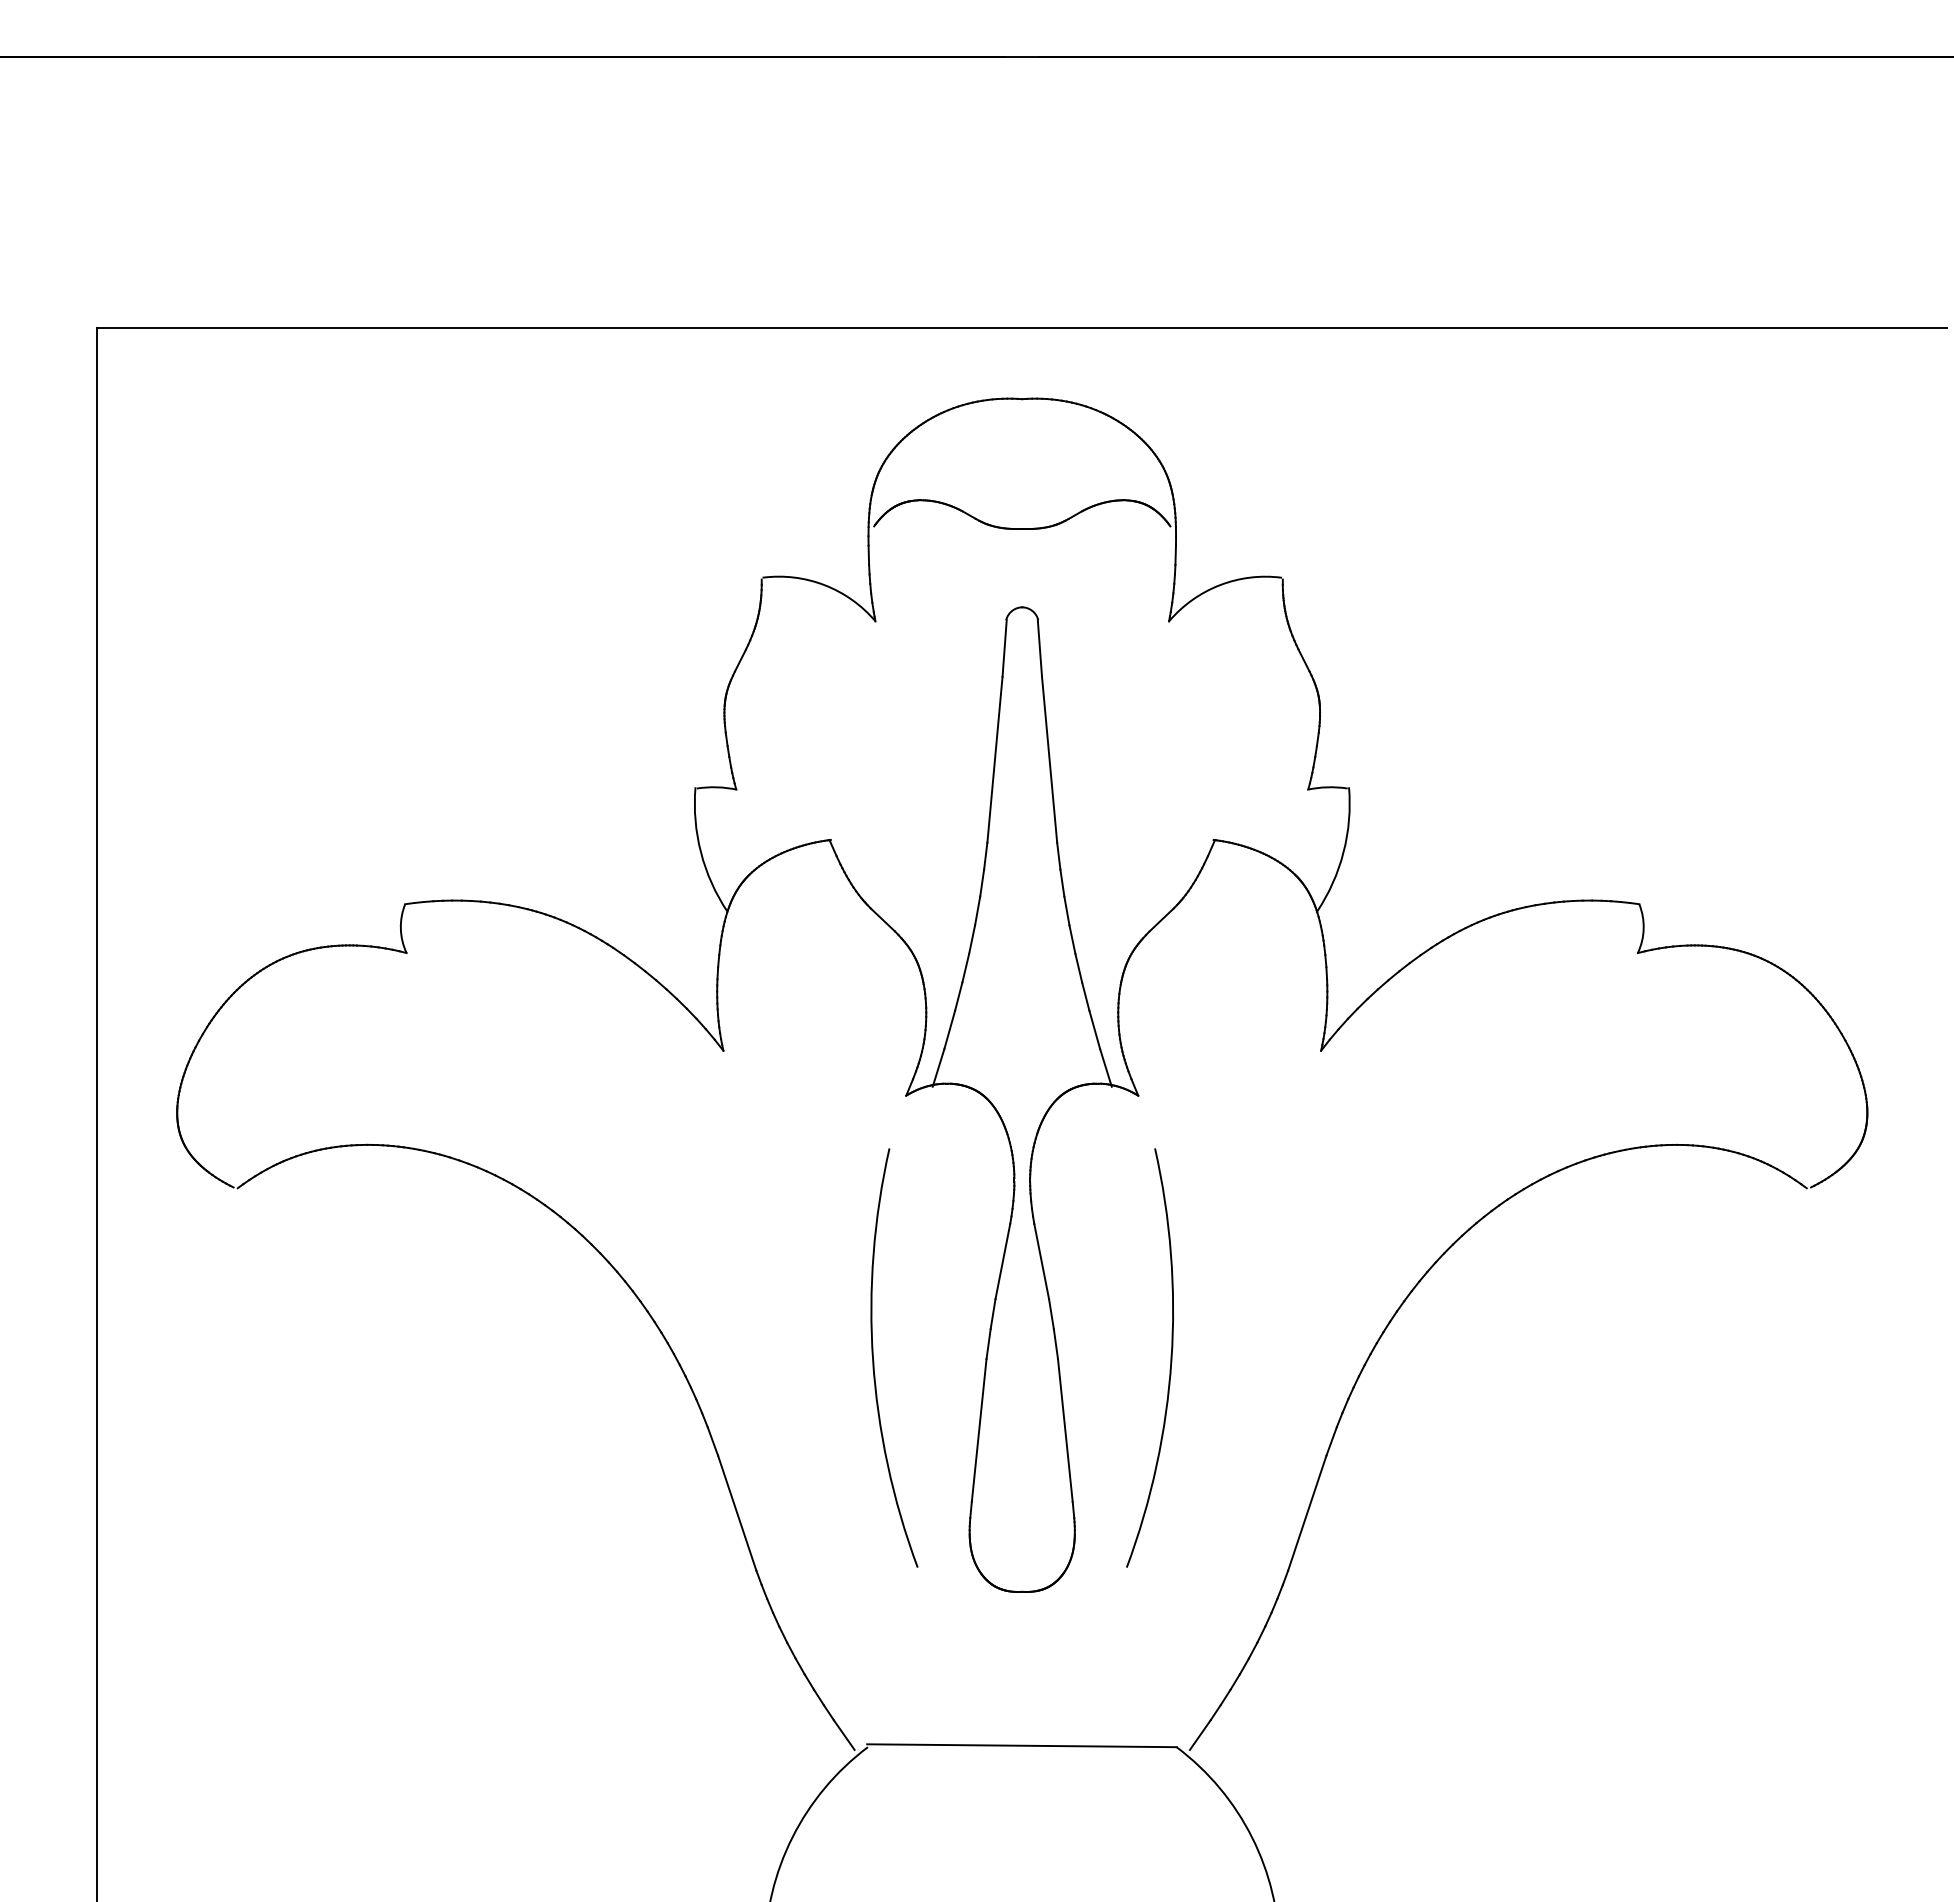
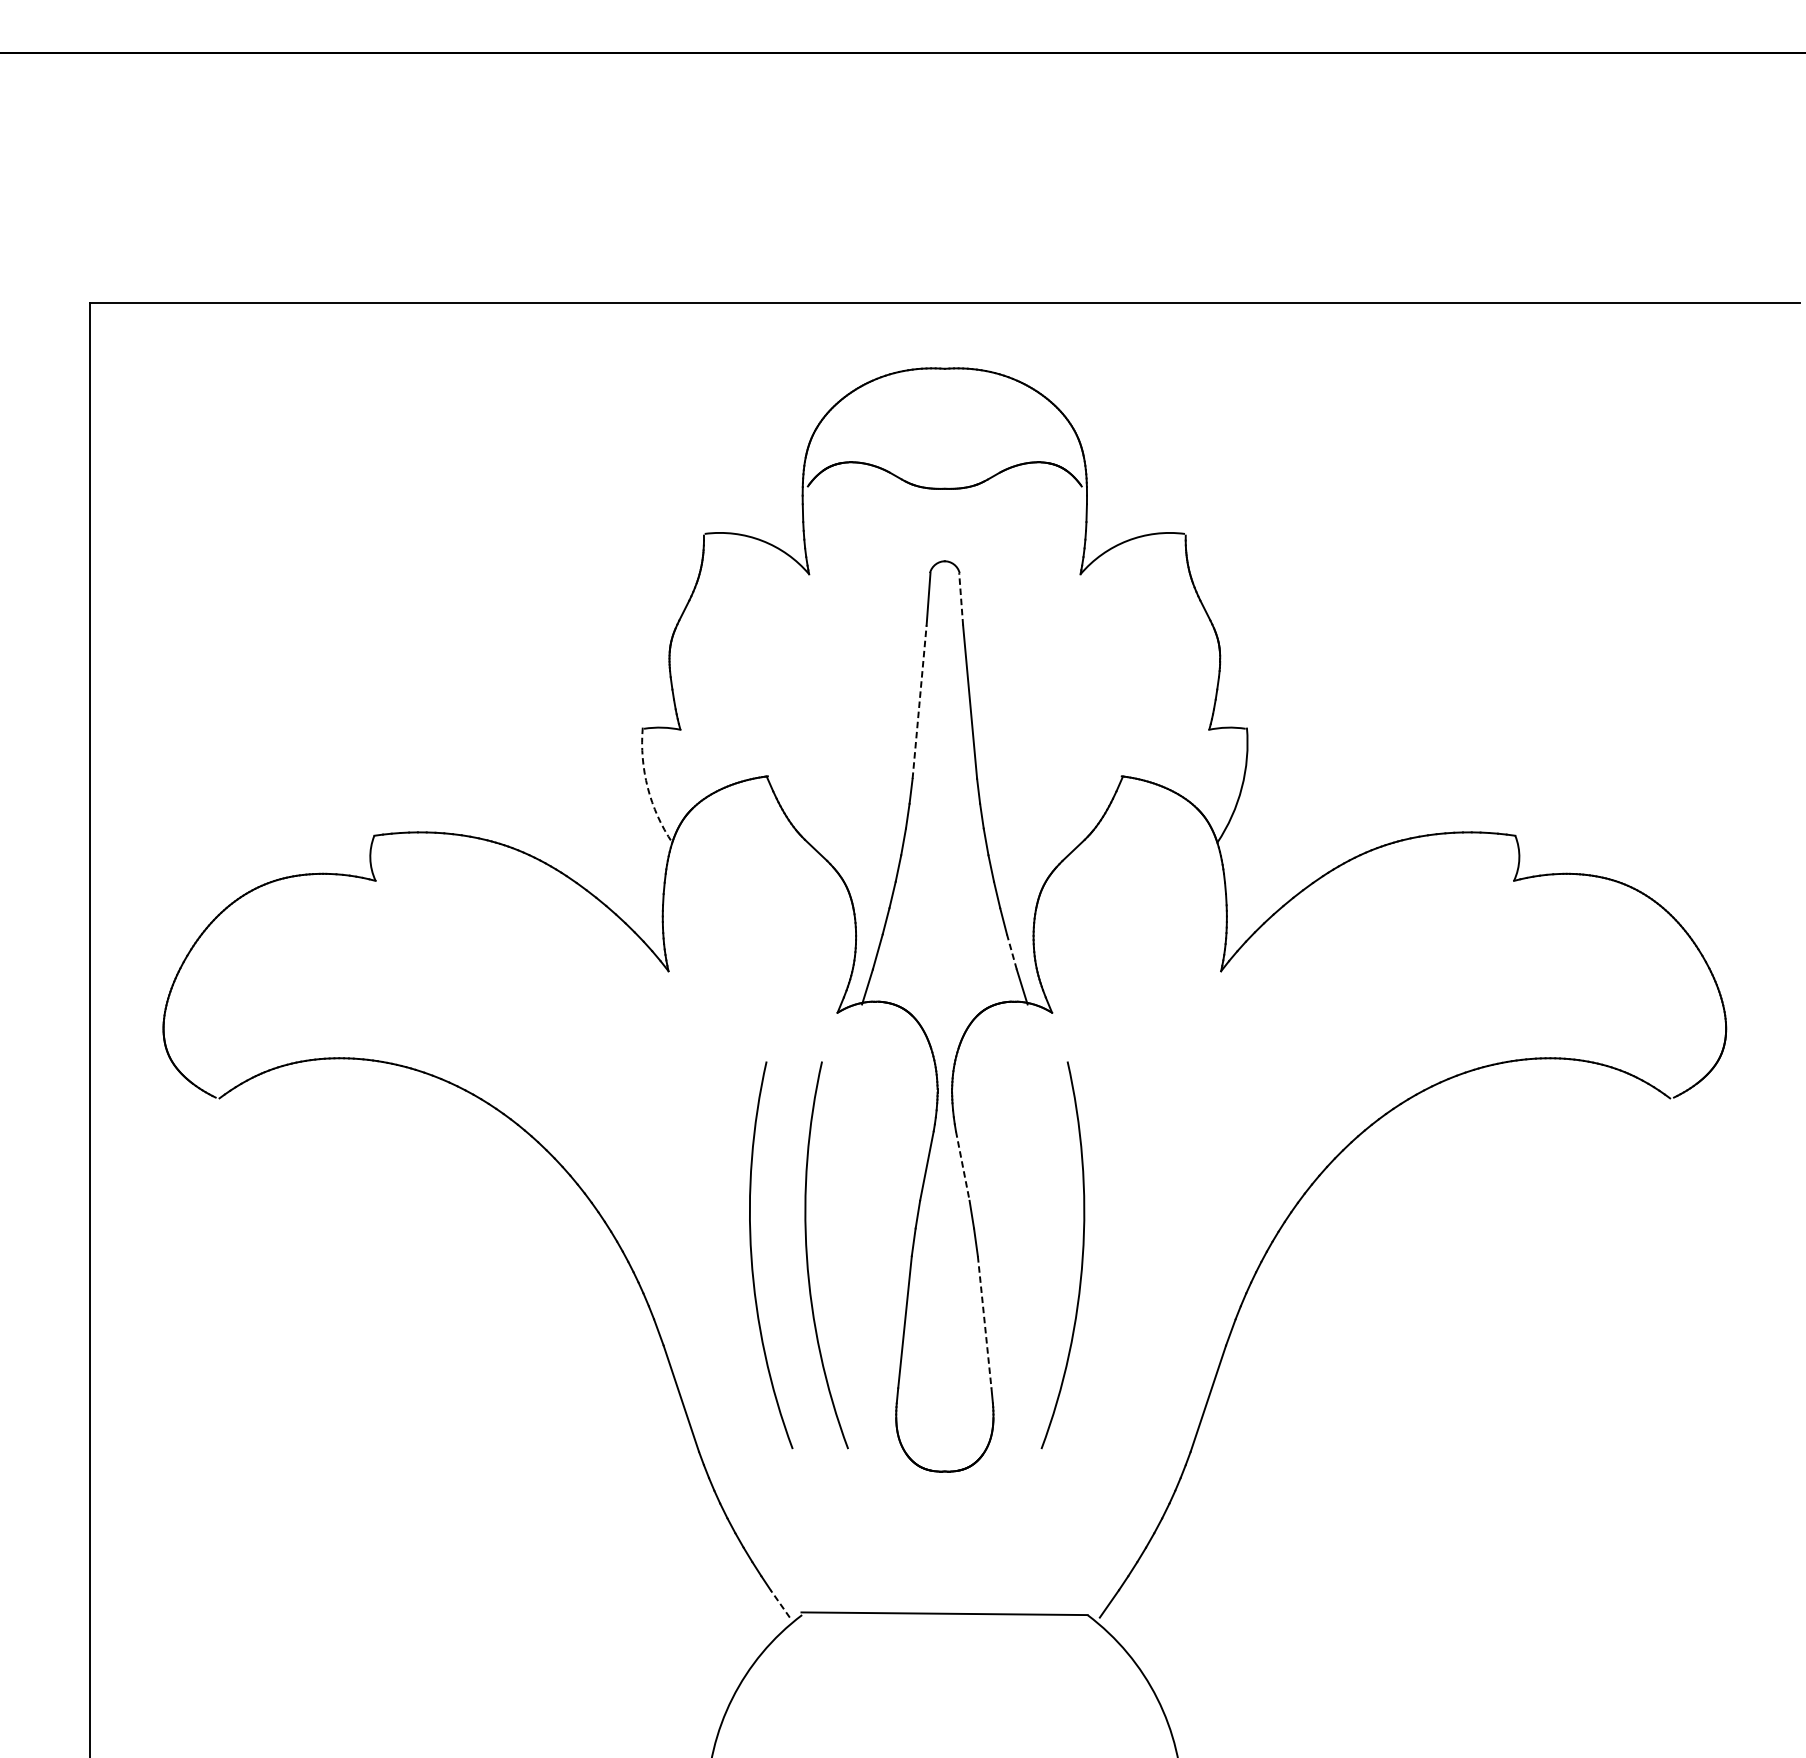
line: (1039, 647) -> (960, 598), solid -> dashed
line: (995, 759) -> (920, 701), solid -> dashed
arc: (700, 852) -> (647, 787), solid -> dashed
line: (1094, 1029) -> (1011, 951), solid -> dashed
line: (1041, 1262) -> (962, 1166), solid -> dashed
arc: (814, 1360) -> (752, 1257), added
line: (1065, 1430) -> (984, 1322), solid -> dashed
line: (843, 1734) -> (779, 1603), solid -> dashed

